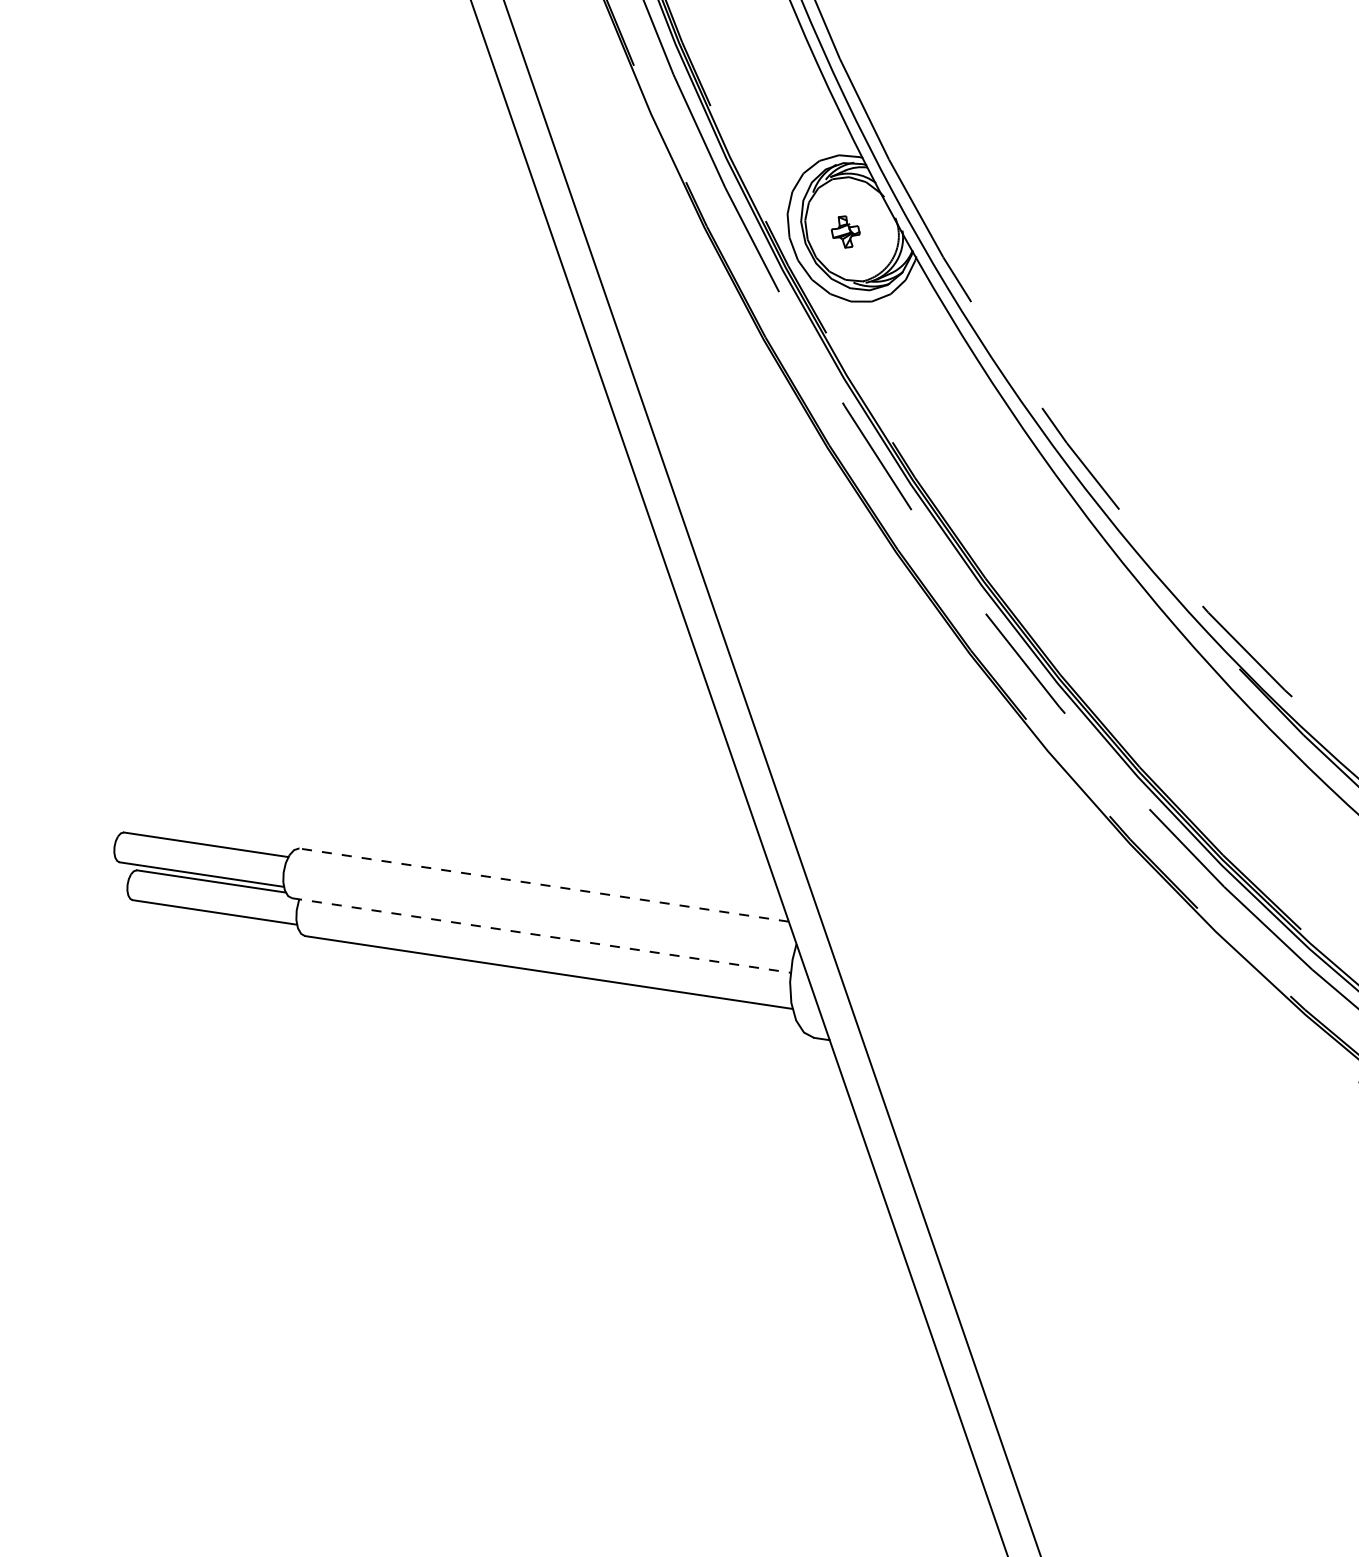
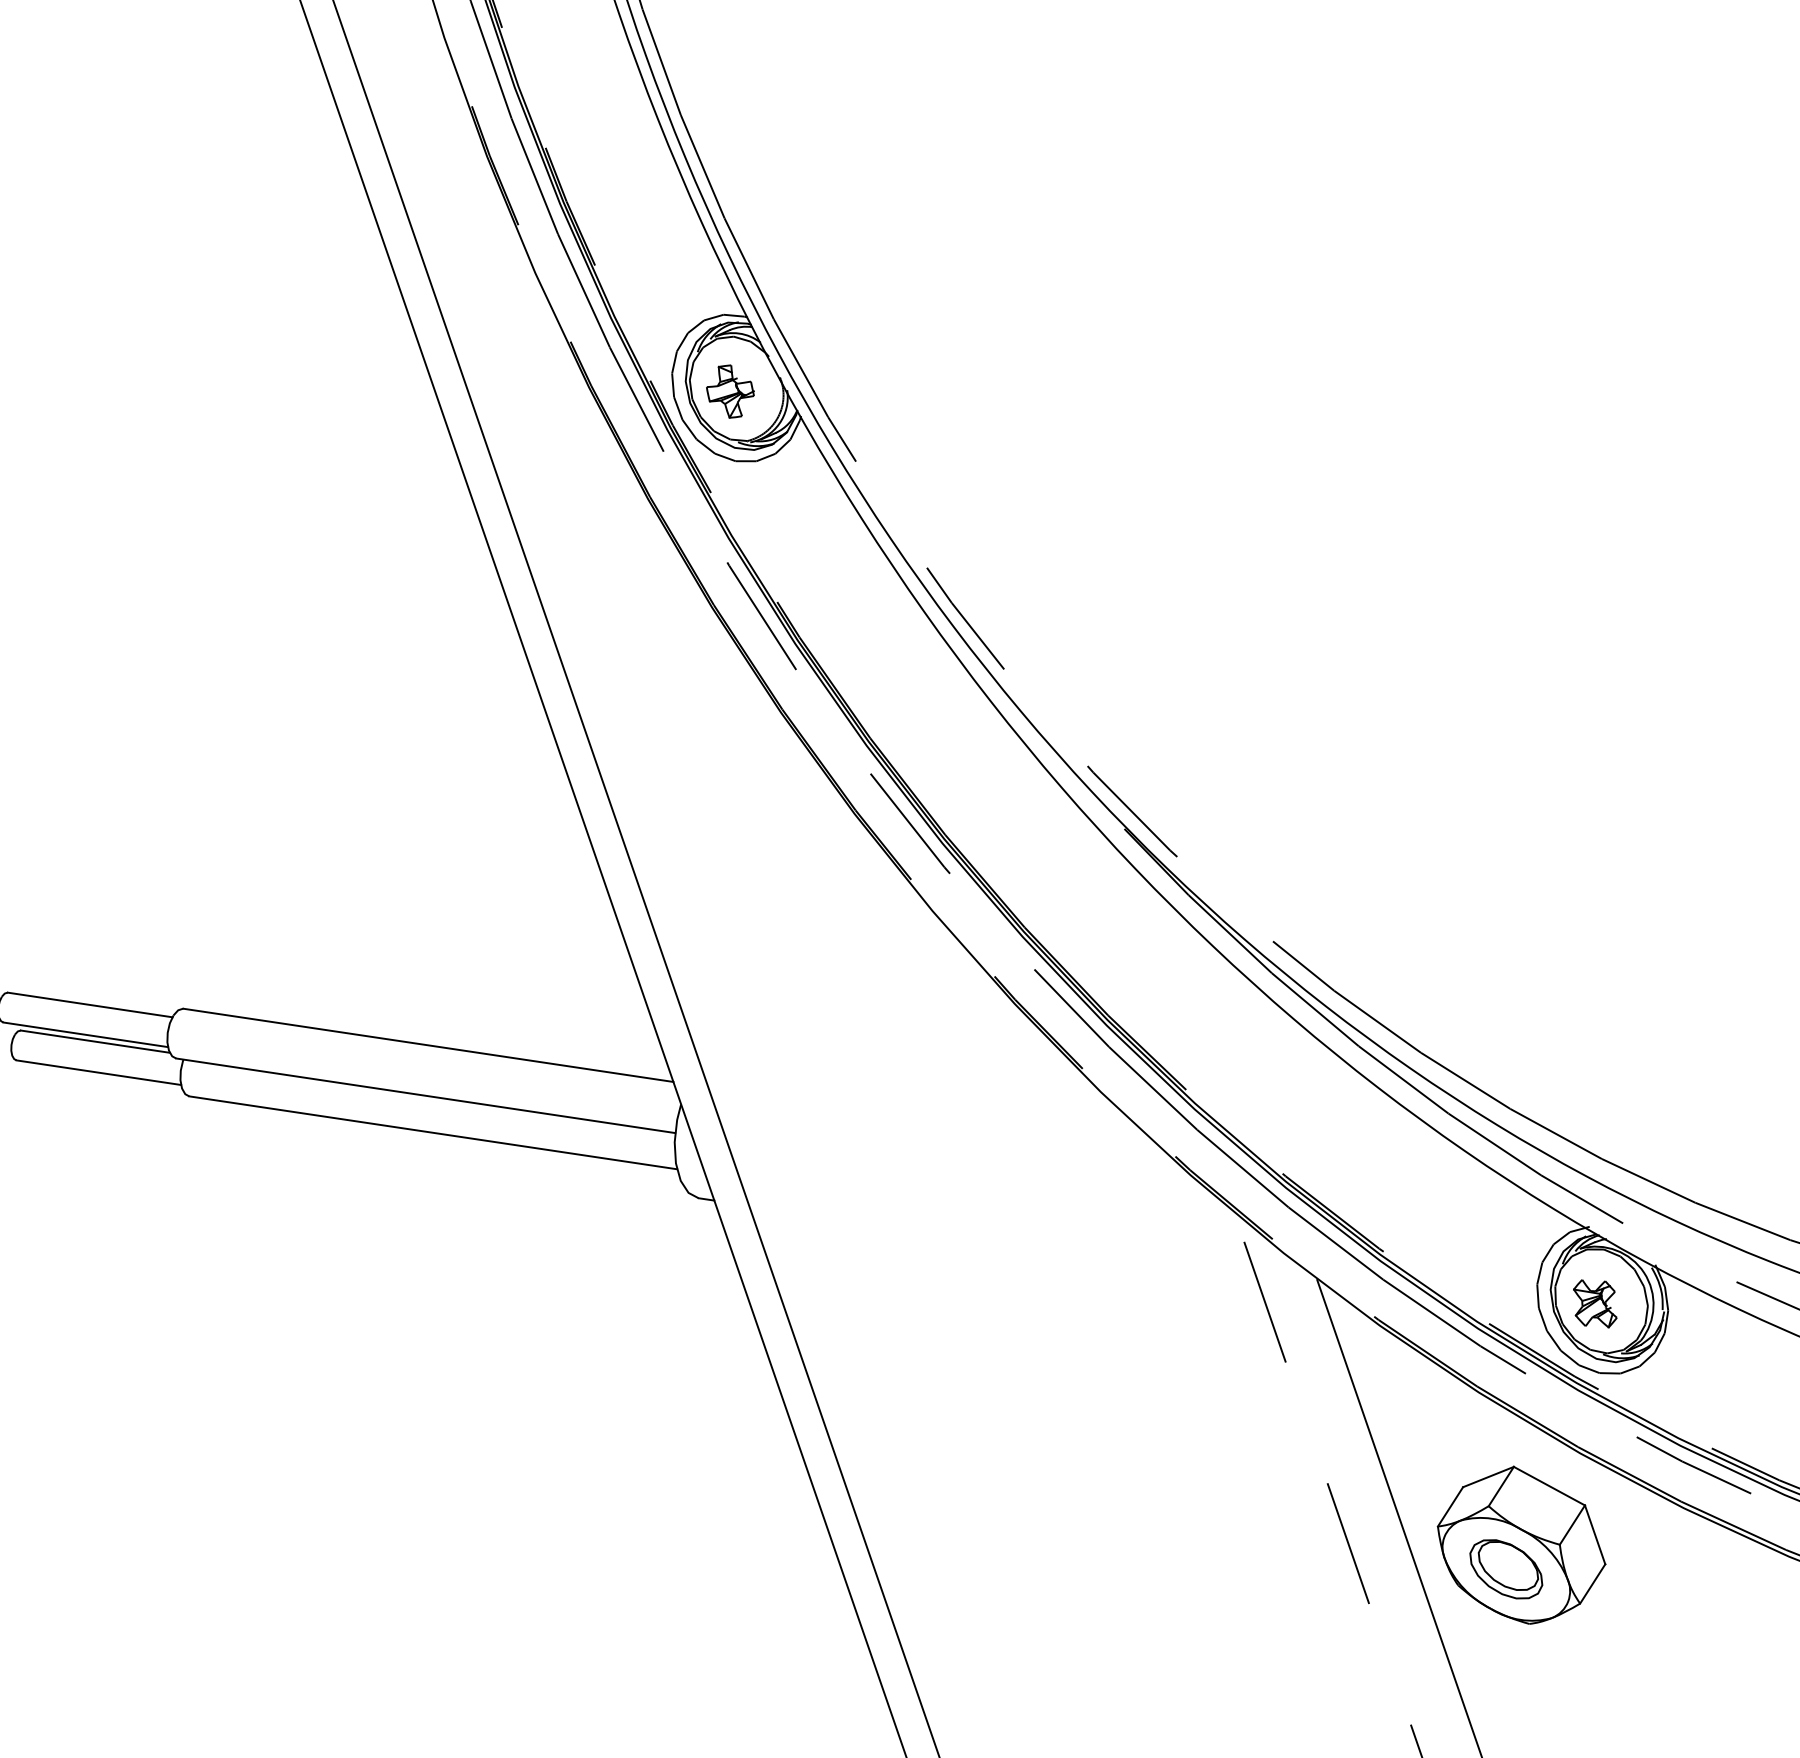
part: (845, 231) -> (730, 391), size x1.67
line: (544, 885) -> (428, 1045), dashed -> solid
line: (542, 935) -> (426, 1095), dashed -> solid

